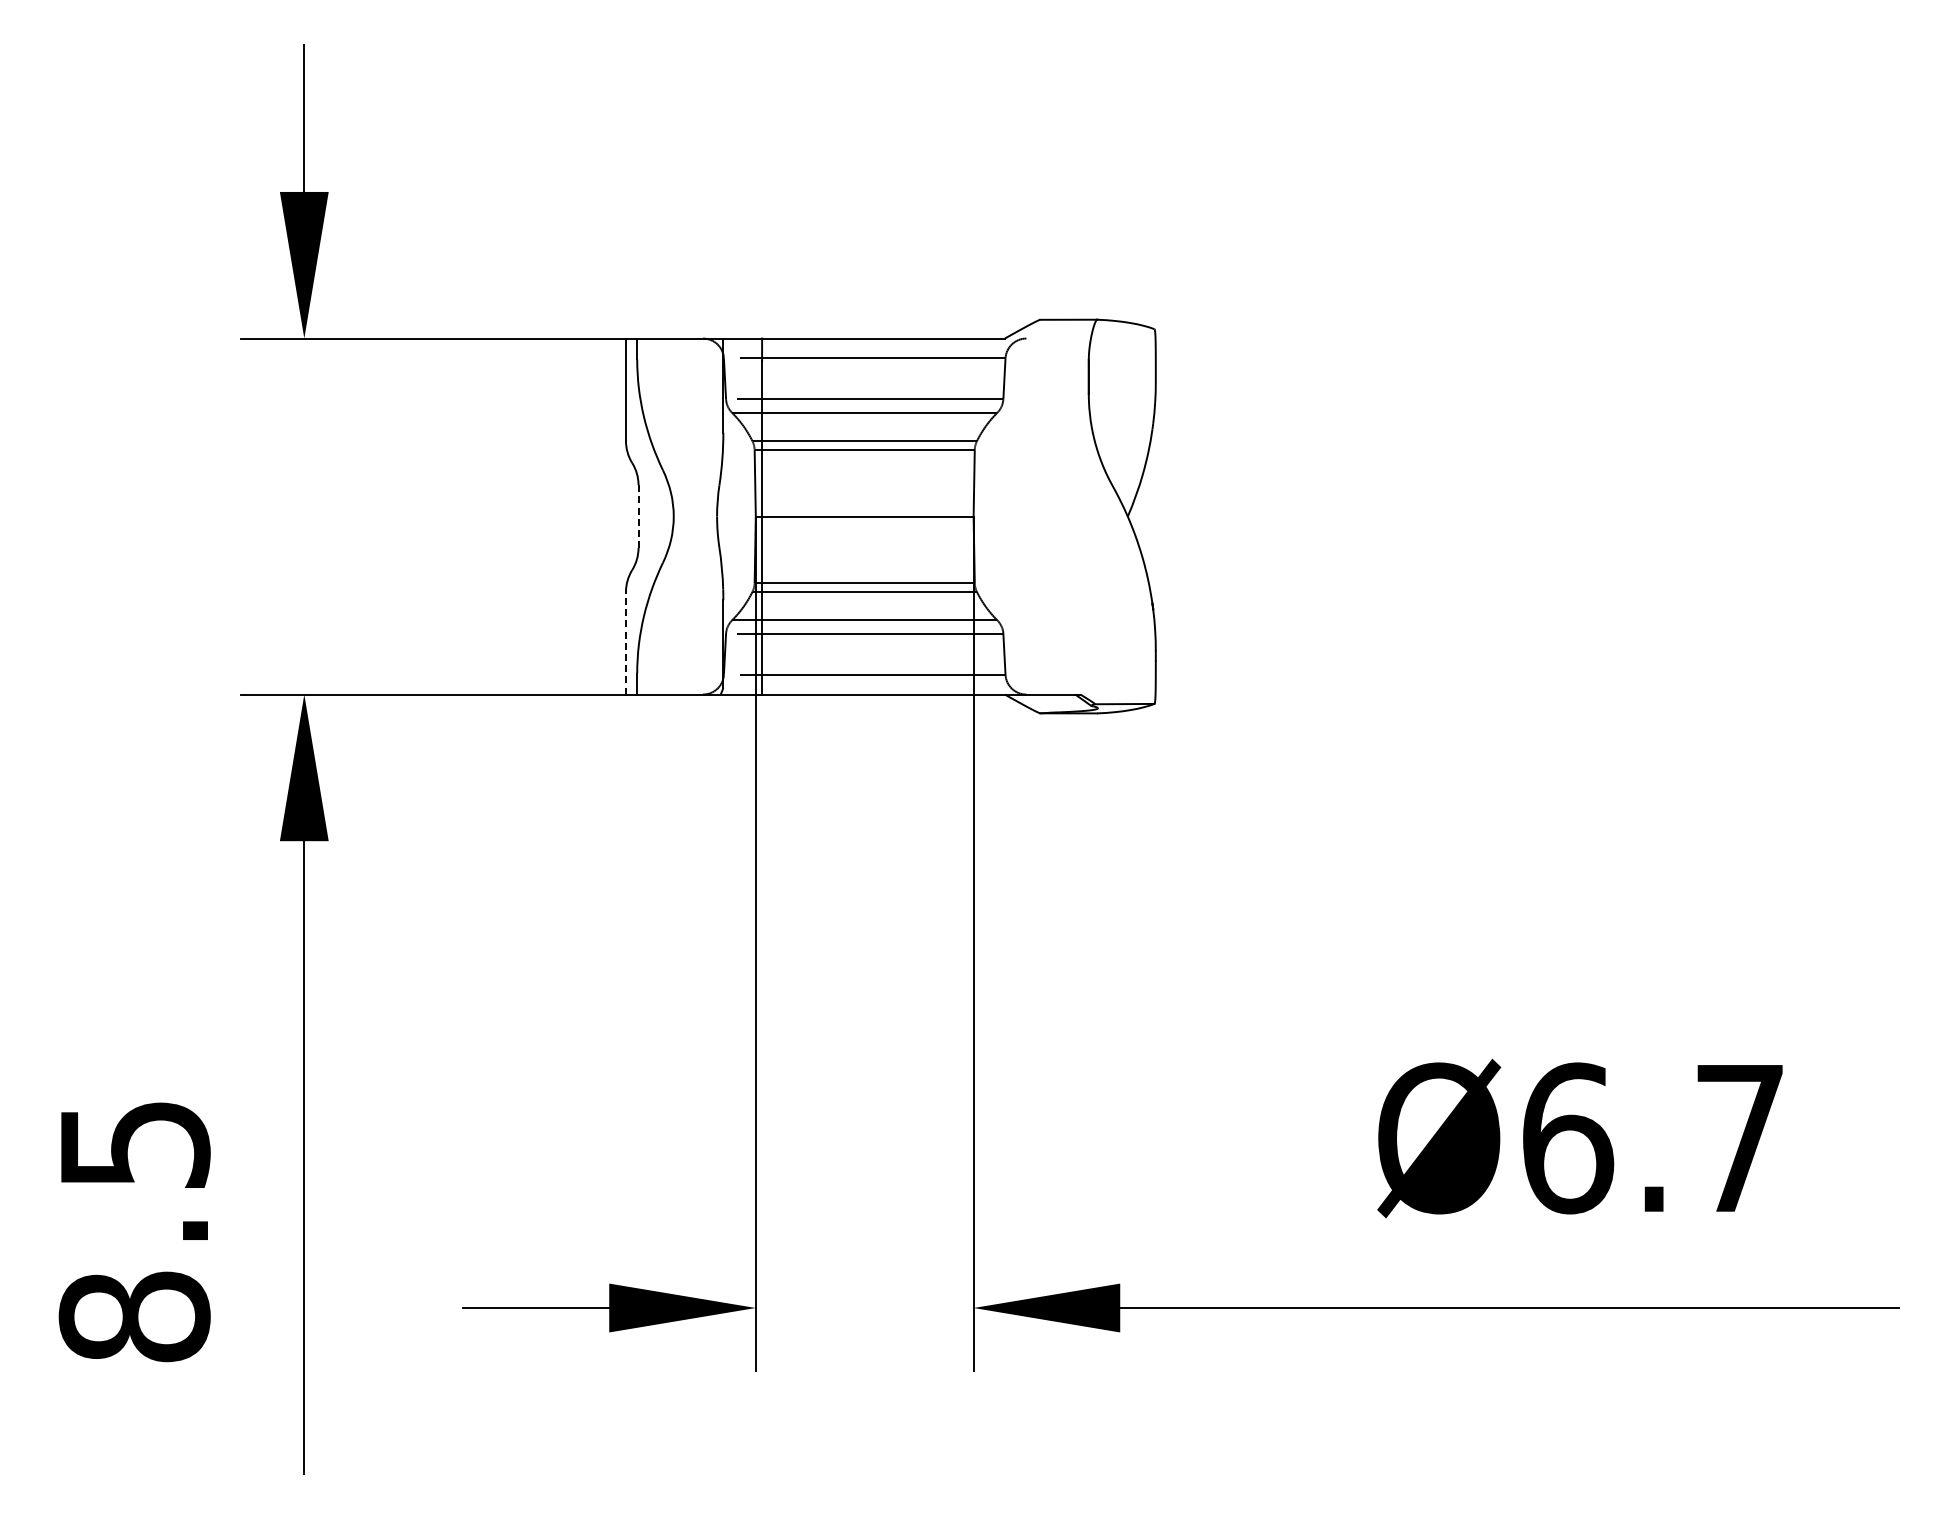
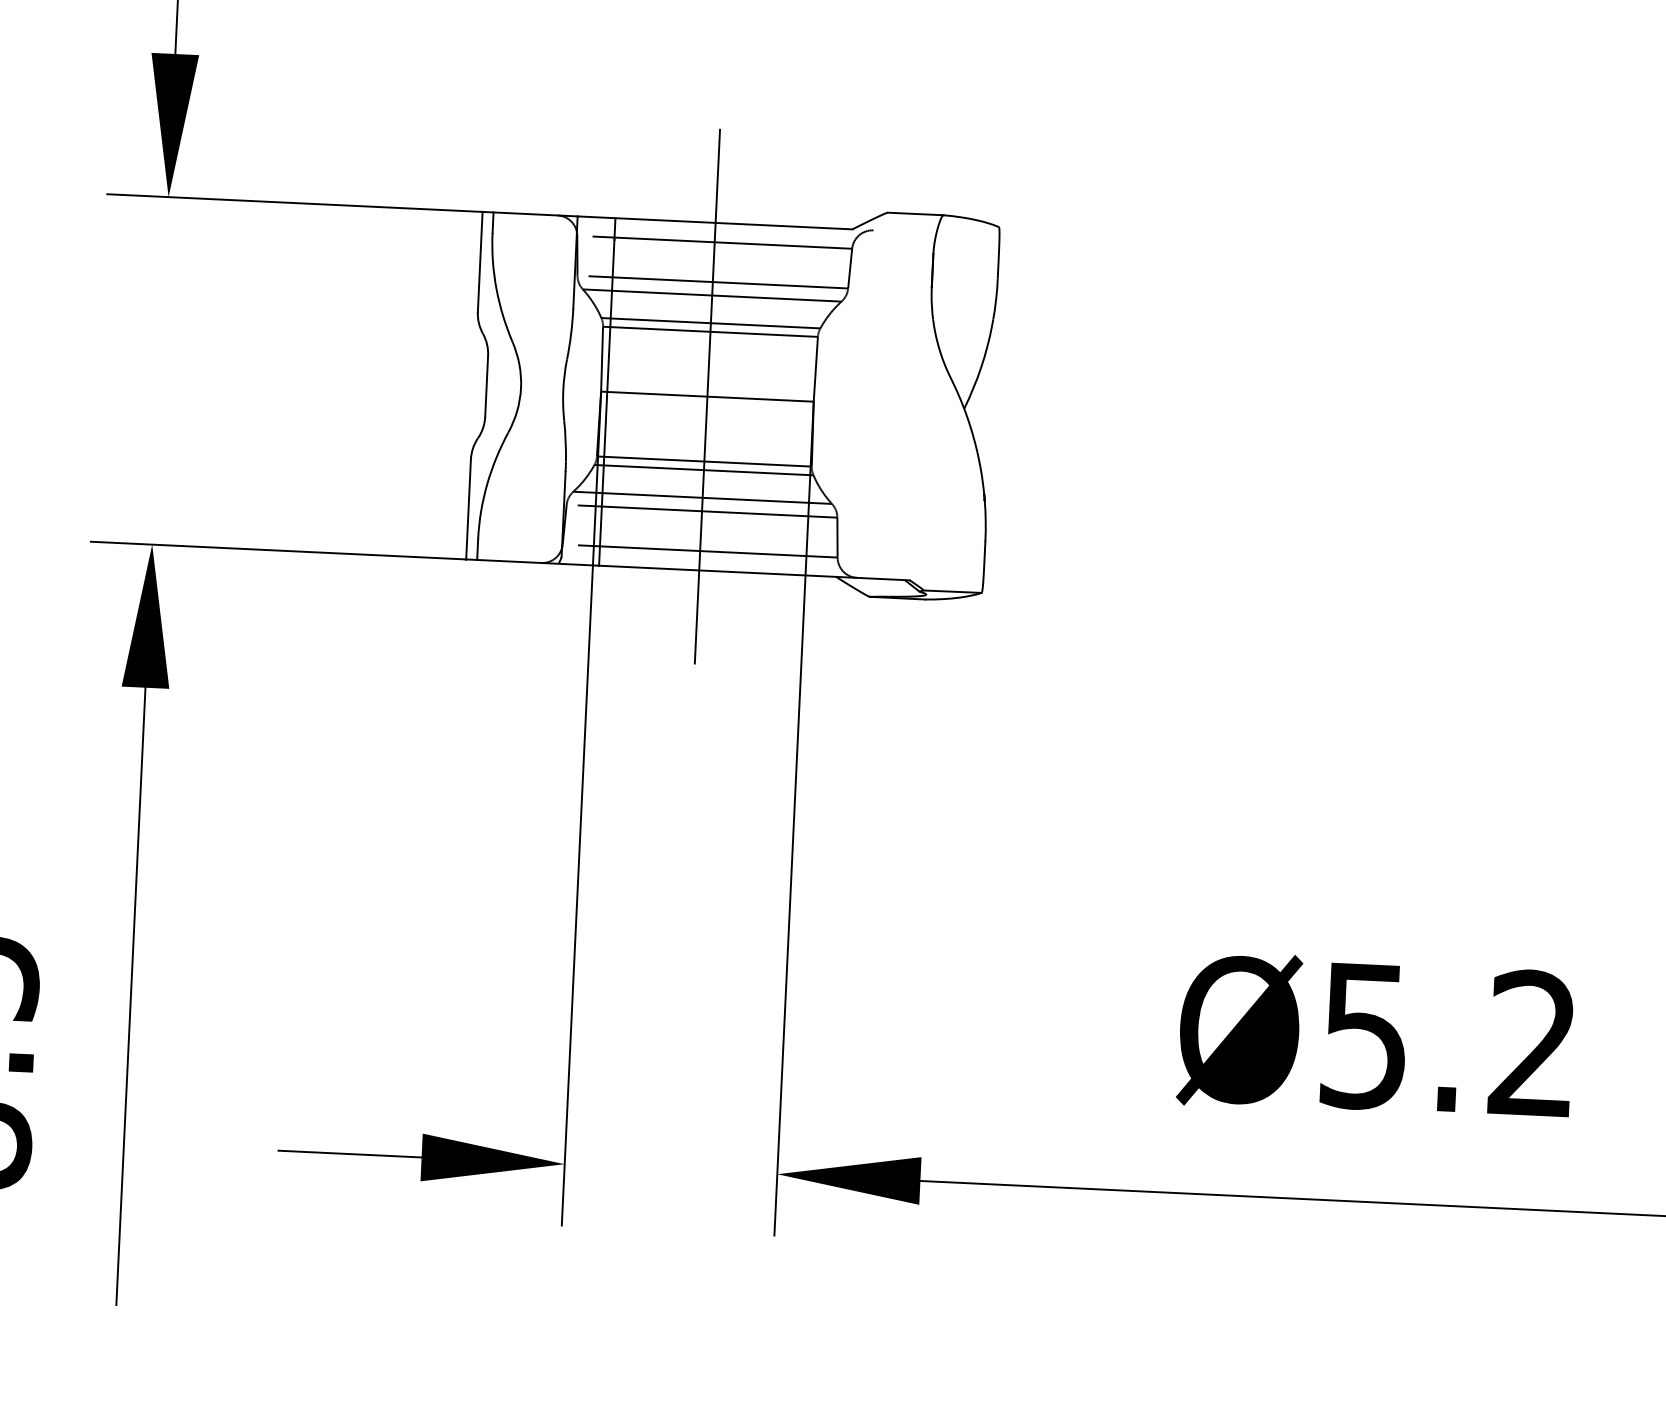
line: (864, 516) -> (707, 396), added
line: (638, 517) -> (486, 387), dashed -> solid
line: (625, 642) -> (468, 508), dashed -> solid
text: (1652, 1138) -> (1447, 1040), Ø6.7 -> Ø5.2

